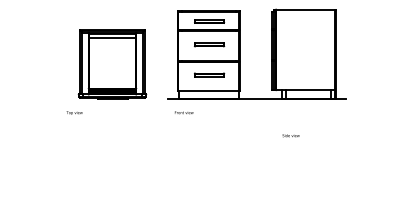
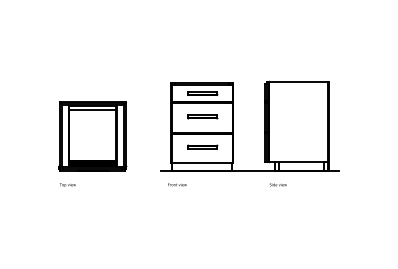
part: (112, 64) -> (92, 136), moved
text: (291, 135) -> (278, 184), moved

